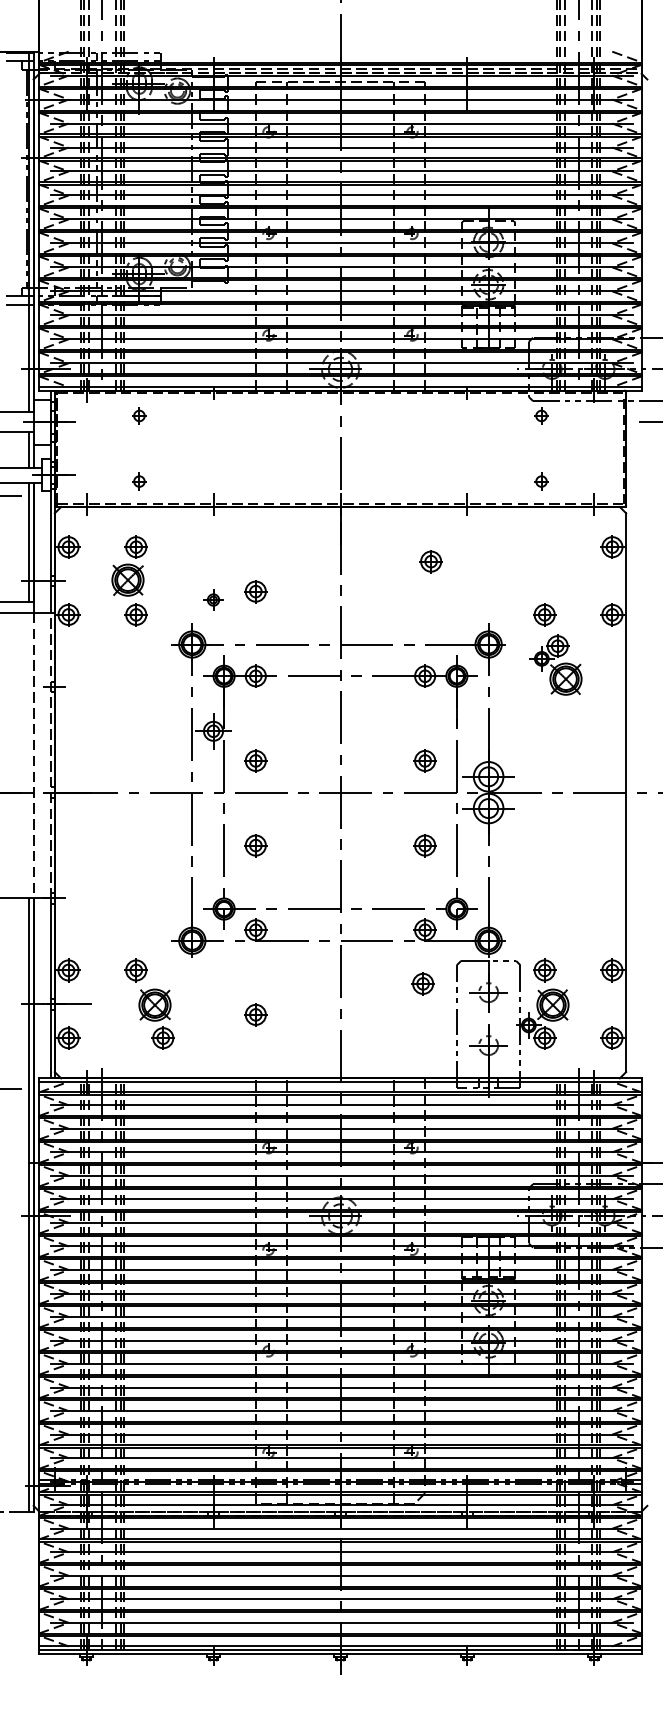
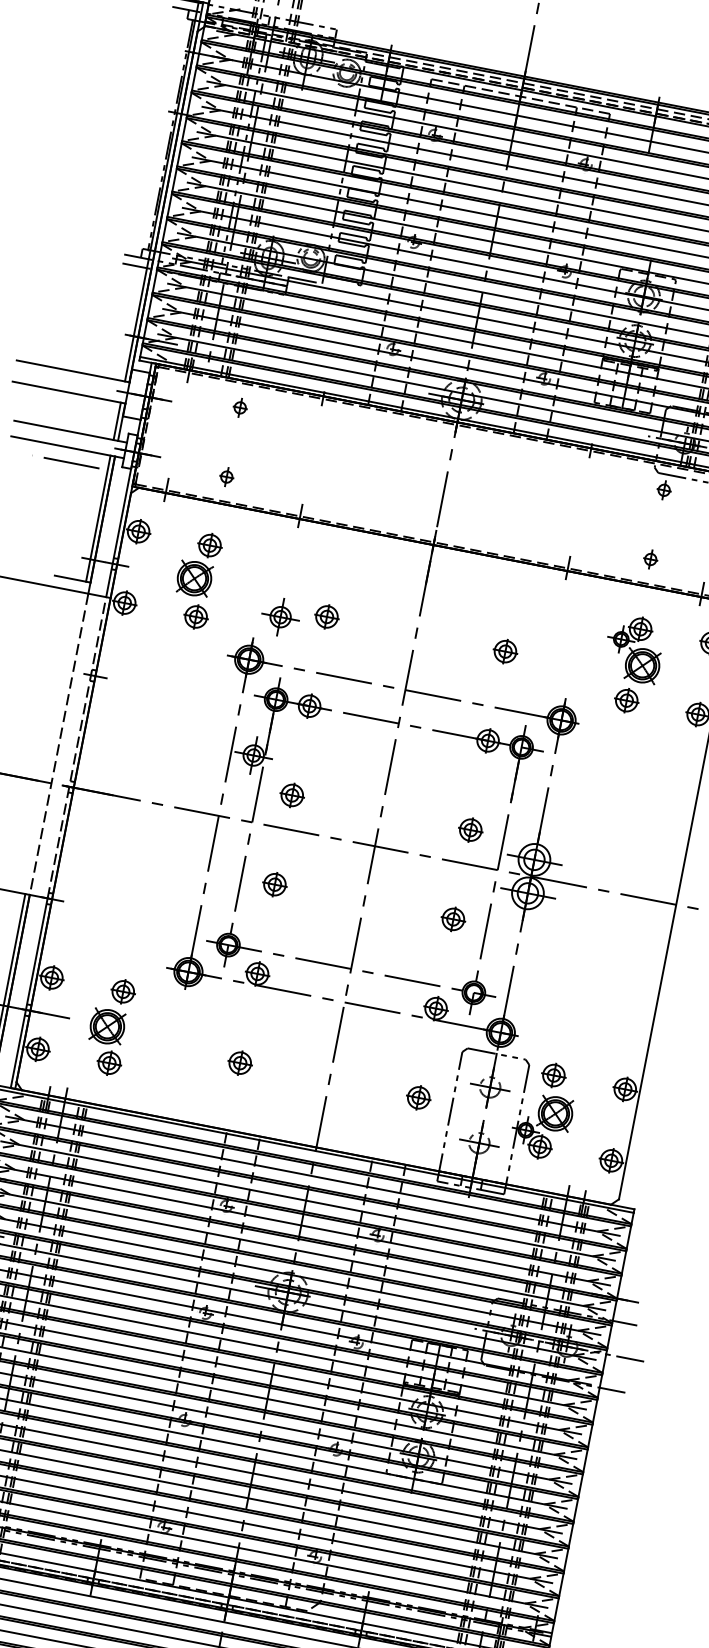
part: (430, 561) -> (504, 651), moved
part: (213, 599) -> (280, 616), size x1.67
part: (555, 664) -> (634, 648), moved
part: (422, 983) -> (418, 1097), moved
part: (156, 1018) -> (106, 1041), moved

